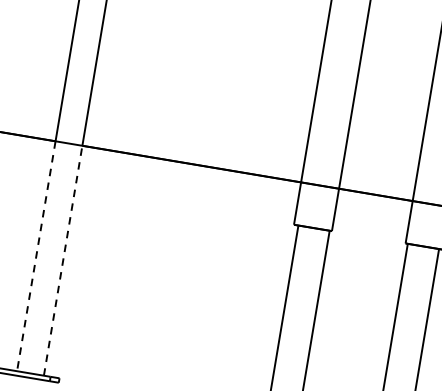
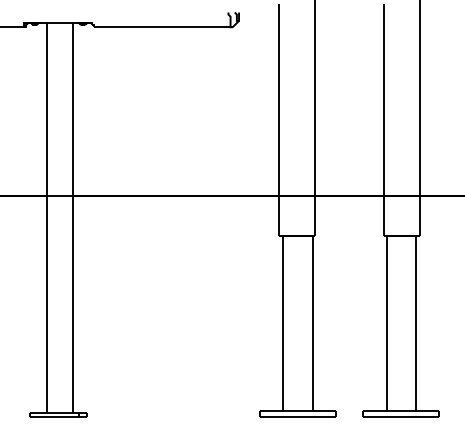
line: (36, 256) -> (47, 304), dashed -> solid
line: (63, 260) -> (72, 304), dashed -> solid

